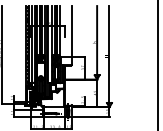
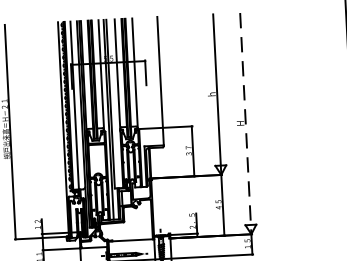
line: (109, 56) -> (245, 123), solid -> dashed

